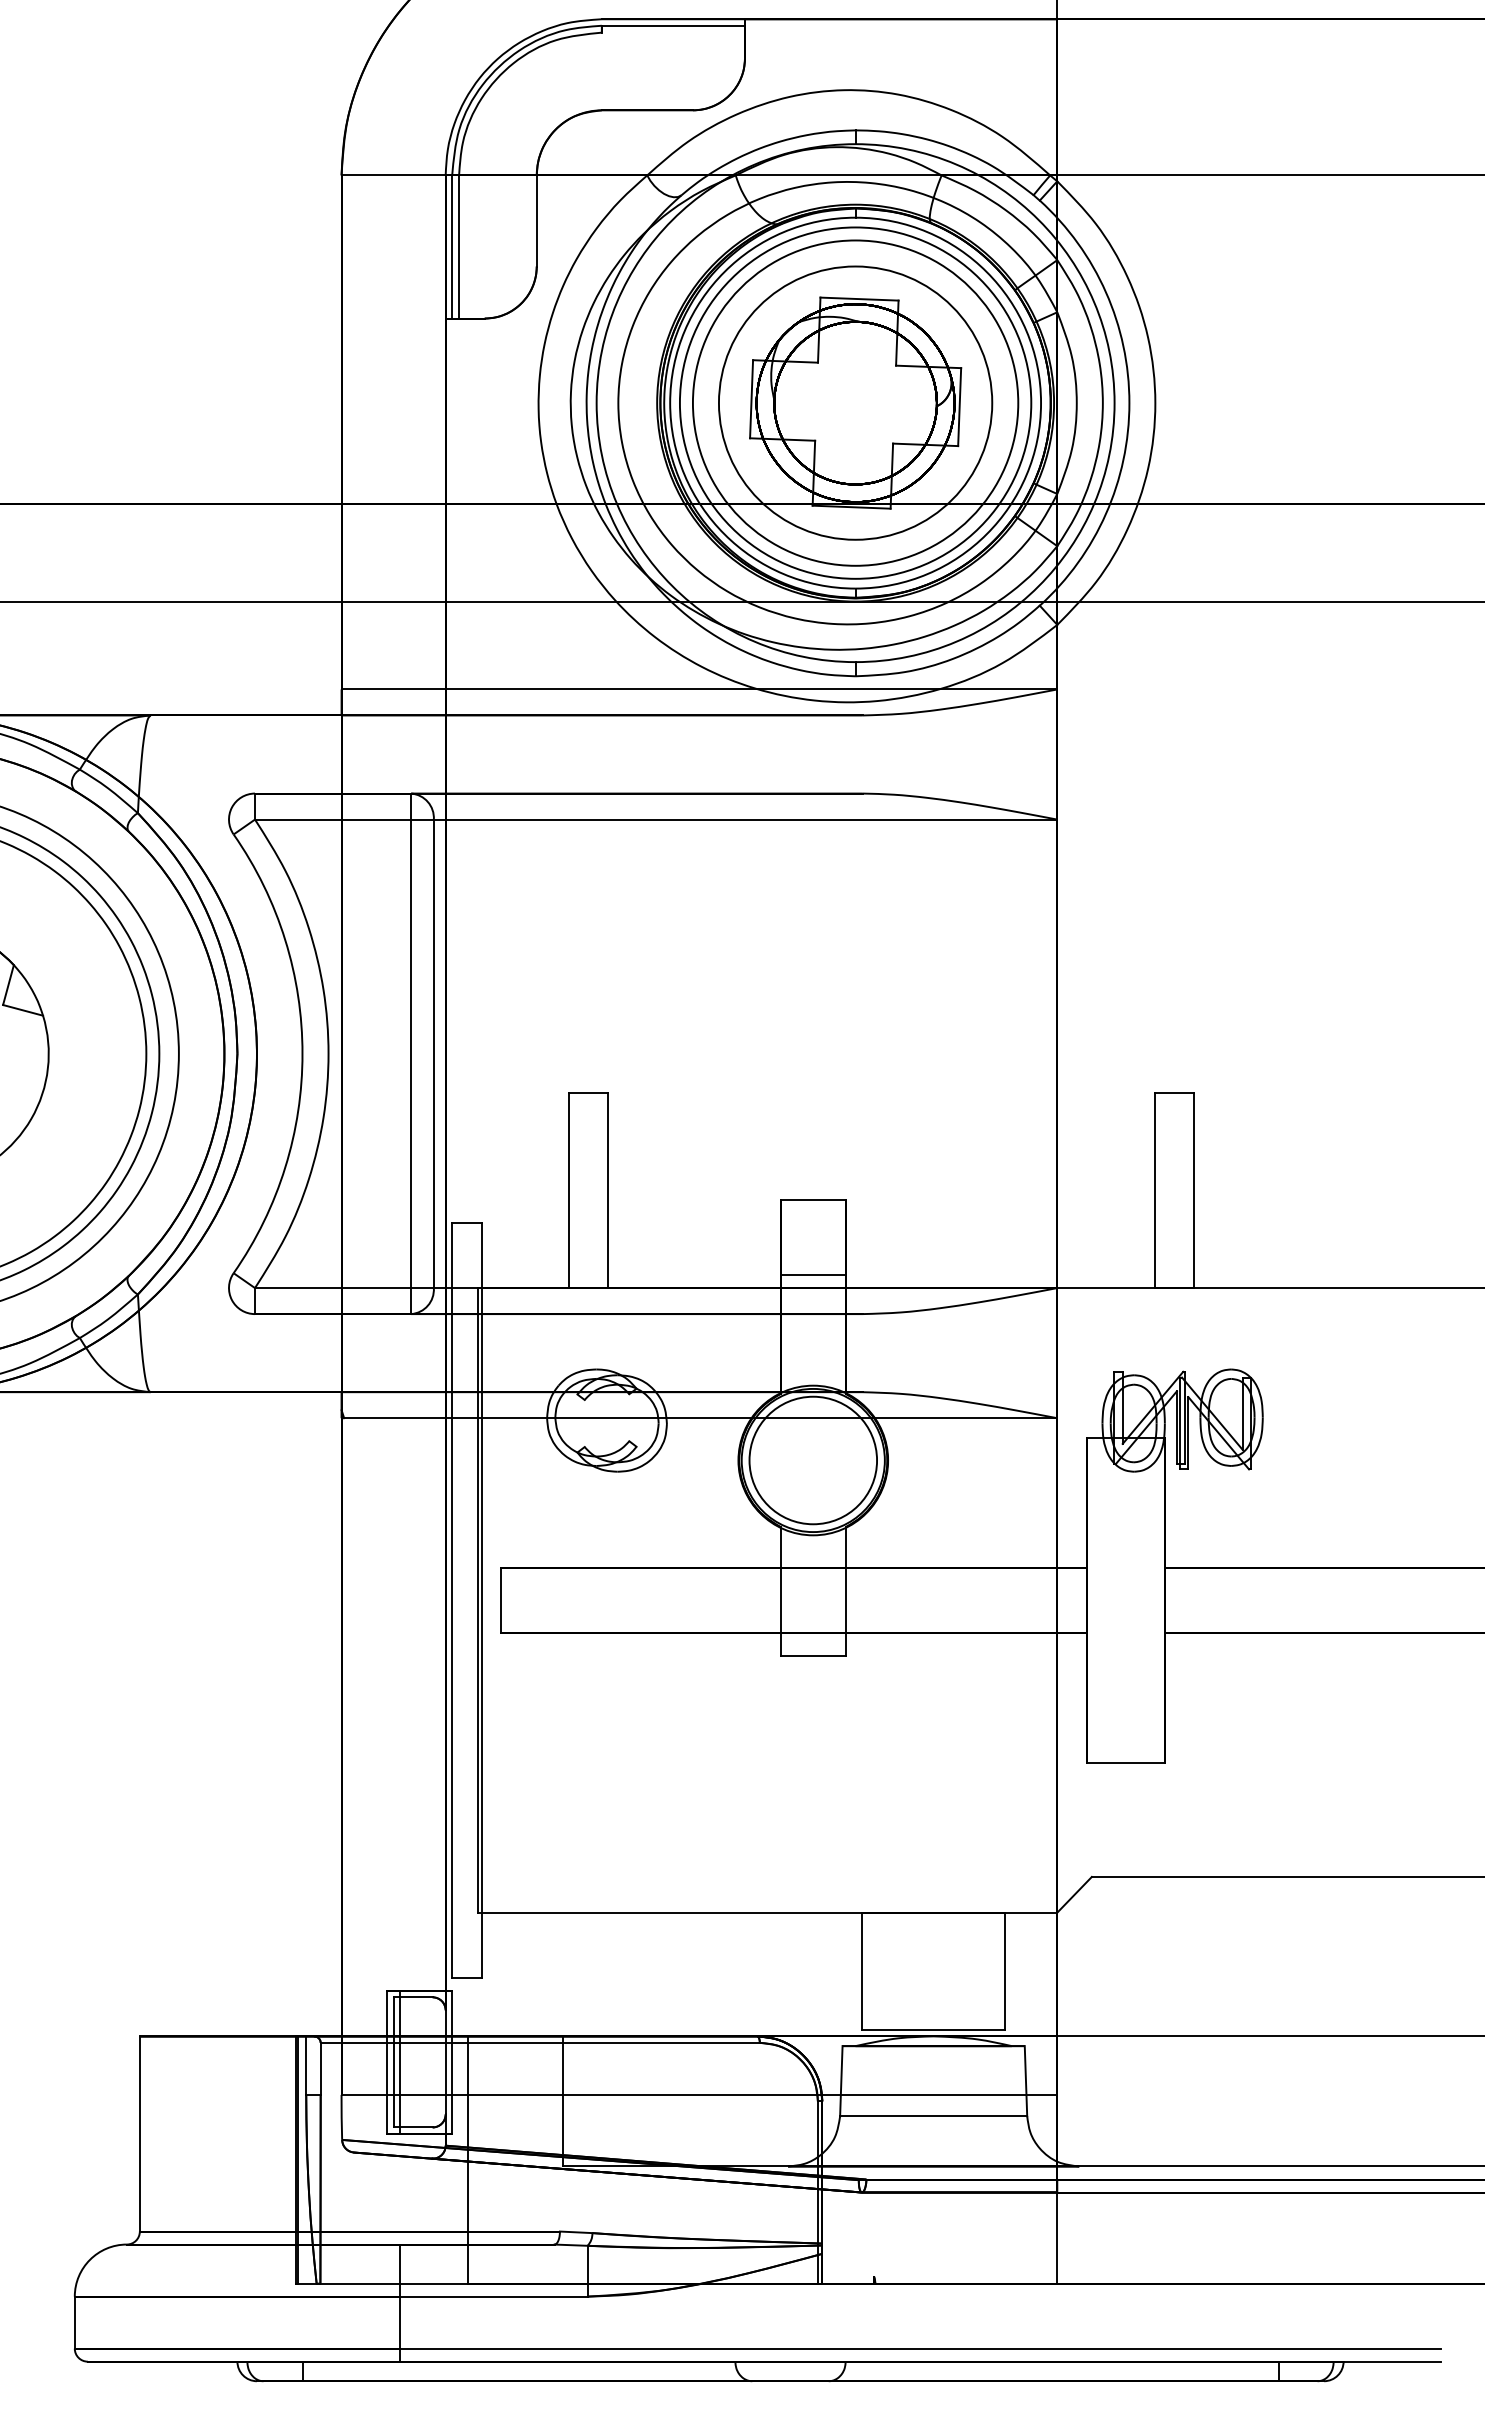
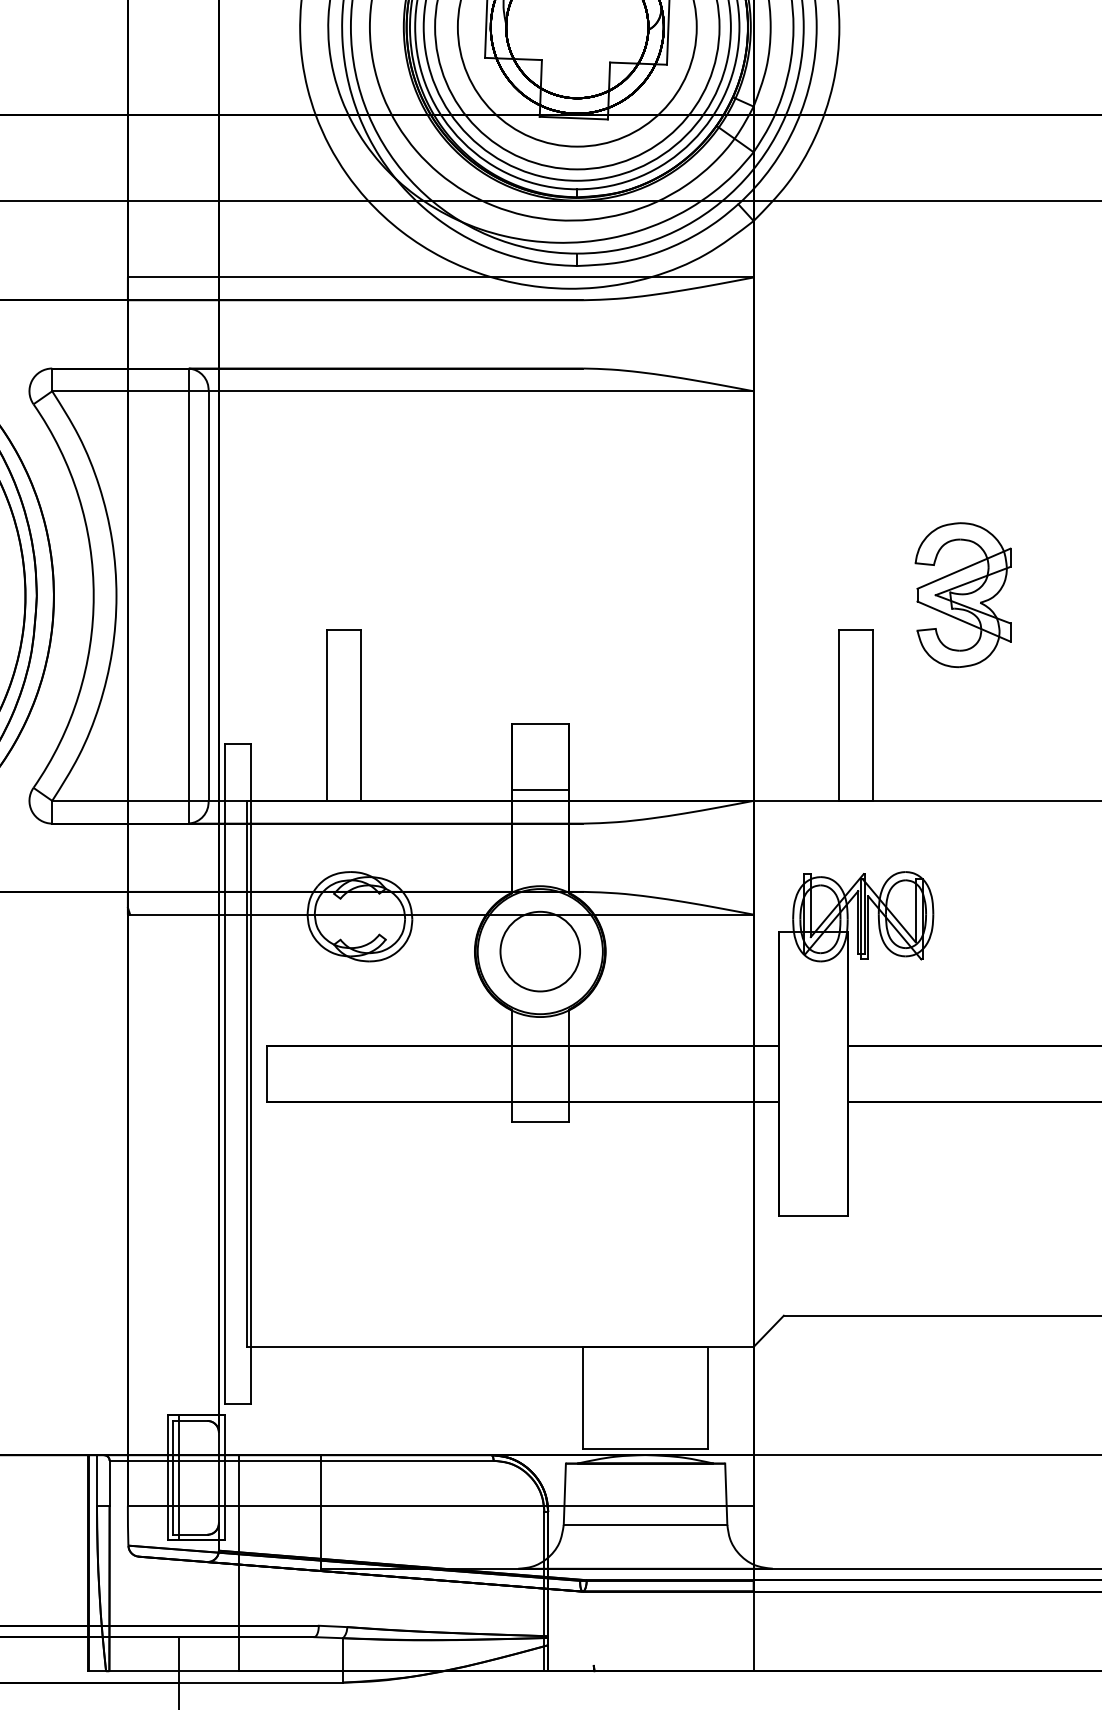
part: (1296, 1052) -> (962, 594), added
circle: (812, 1460) -> (539, 951), size x0.71

